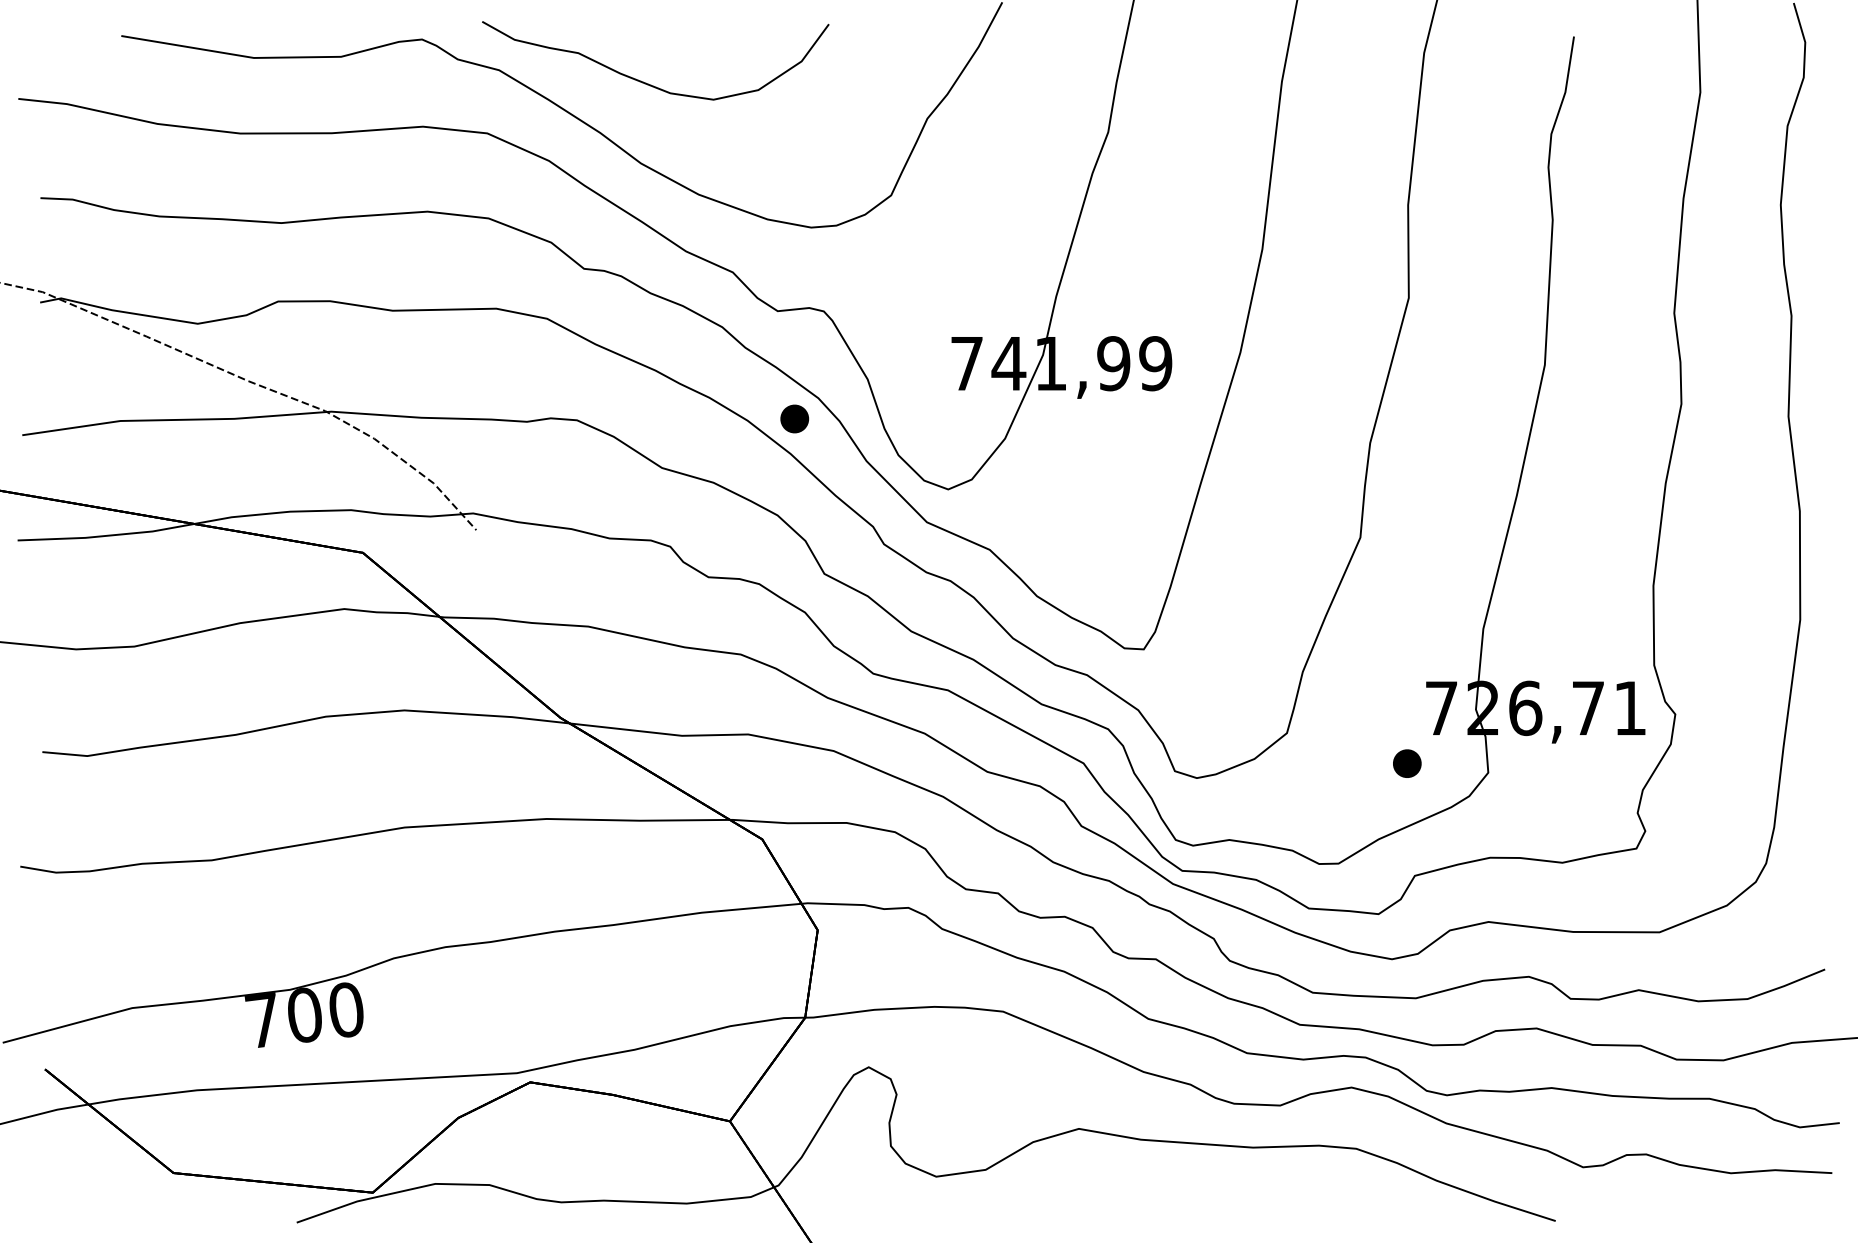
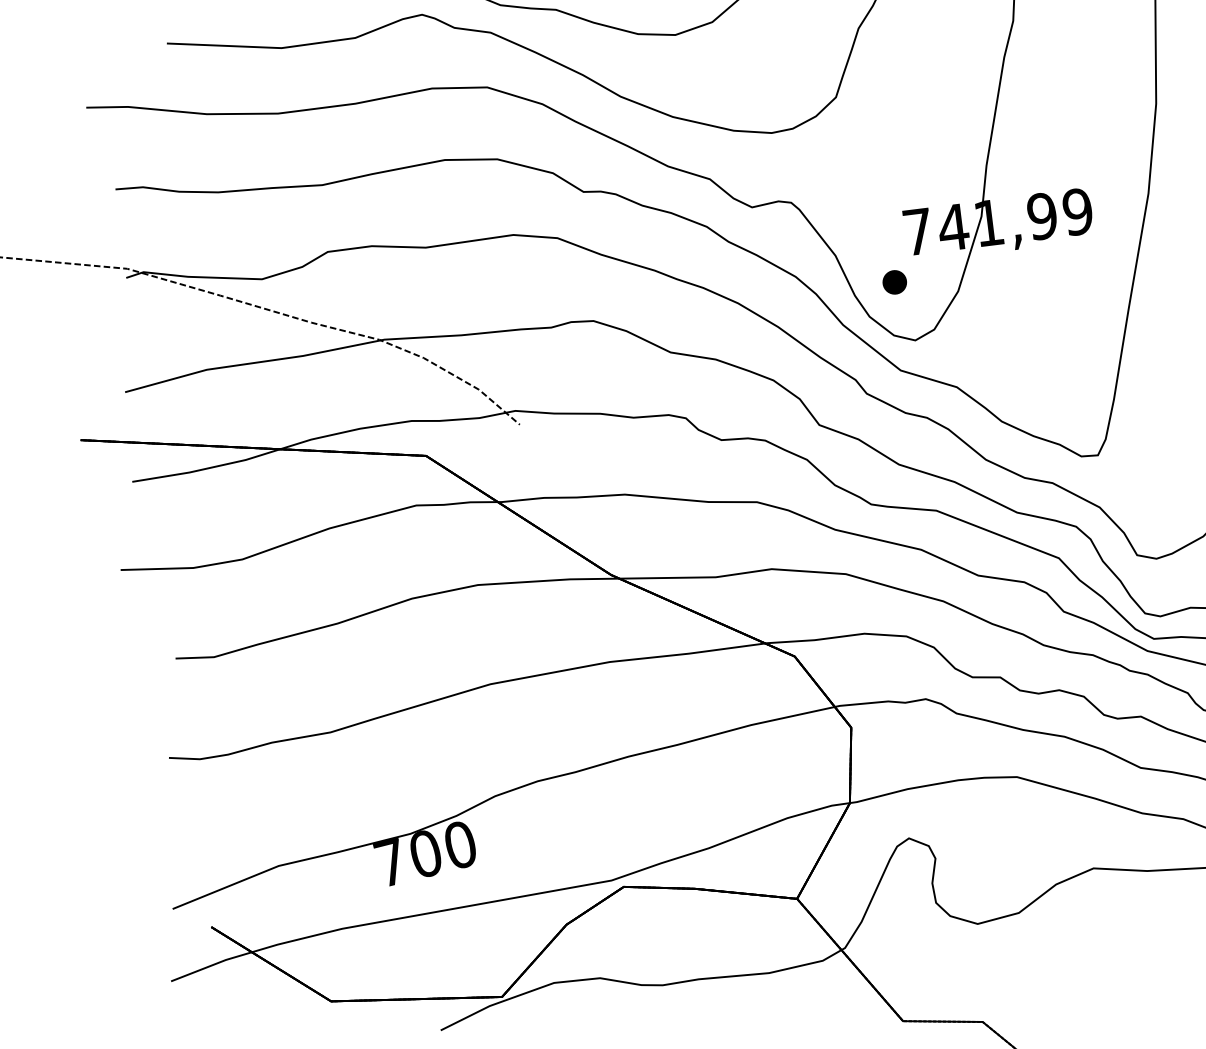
part: (794, 418) -> (894, 281), moved

